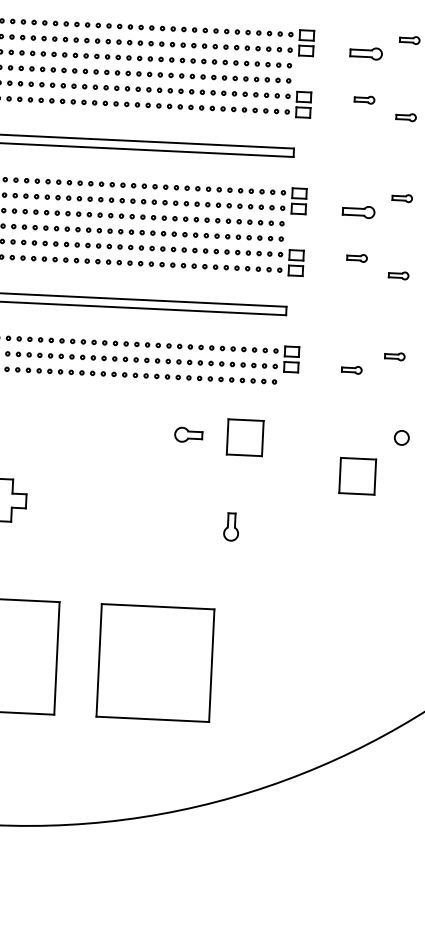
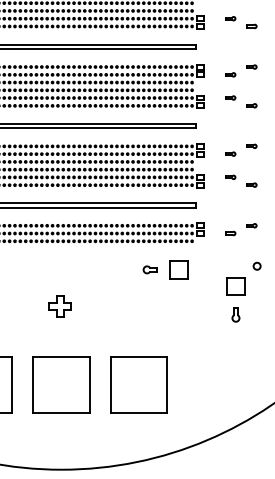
part: (366, 53) -> (230, 74), size x0.62
part: (359, 210) -> (230, 153), size x0.62
part: (230, 526) -> (235, 314), moved

